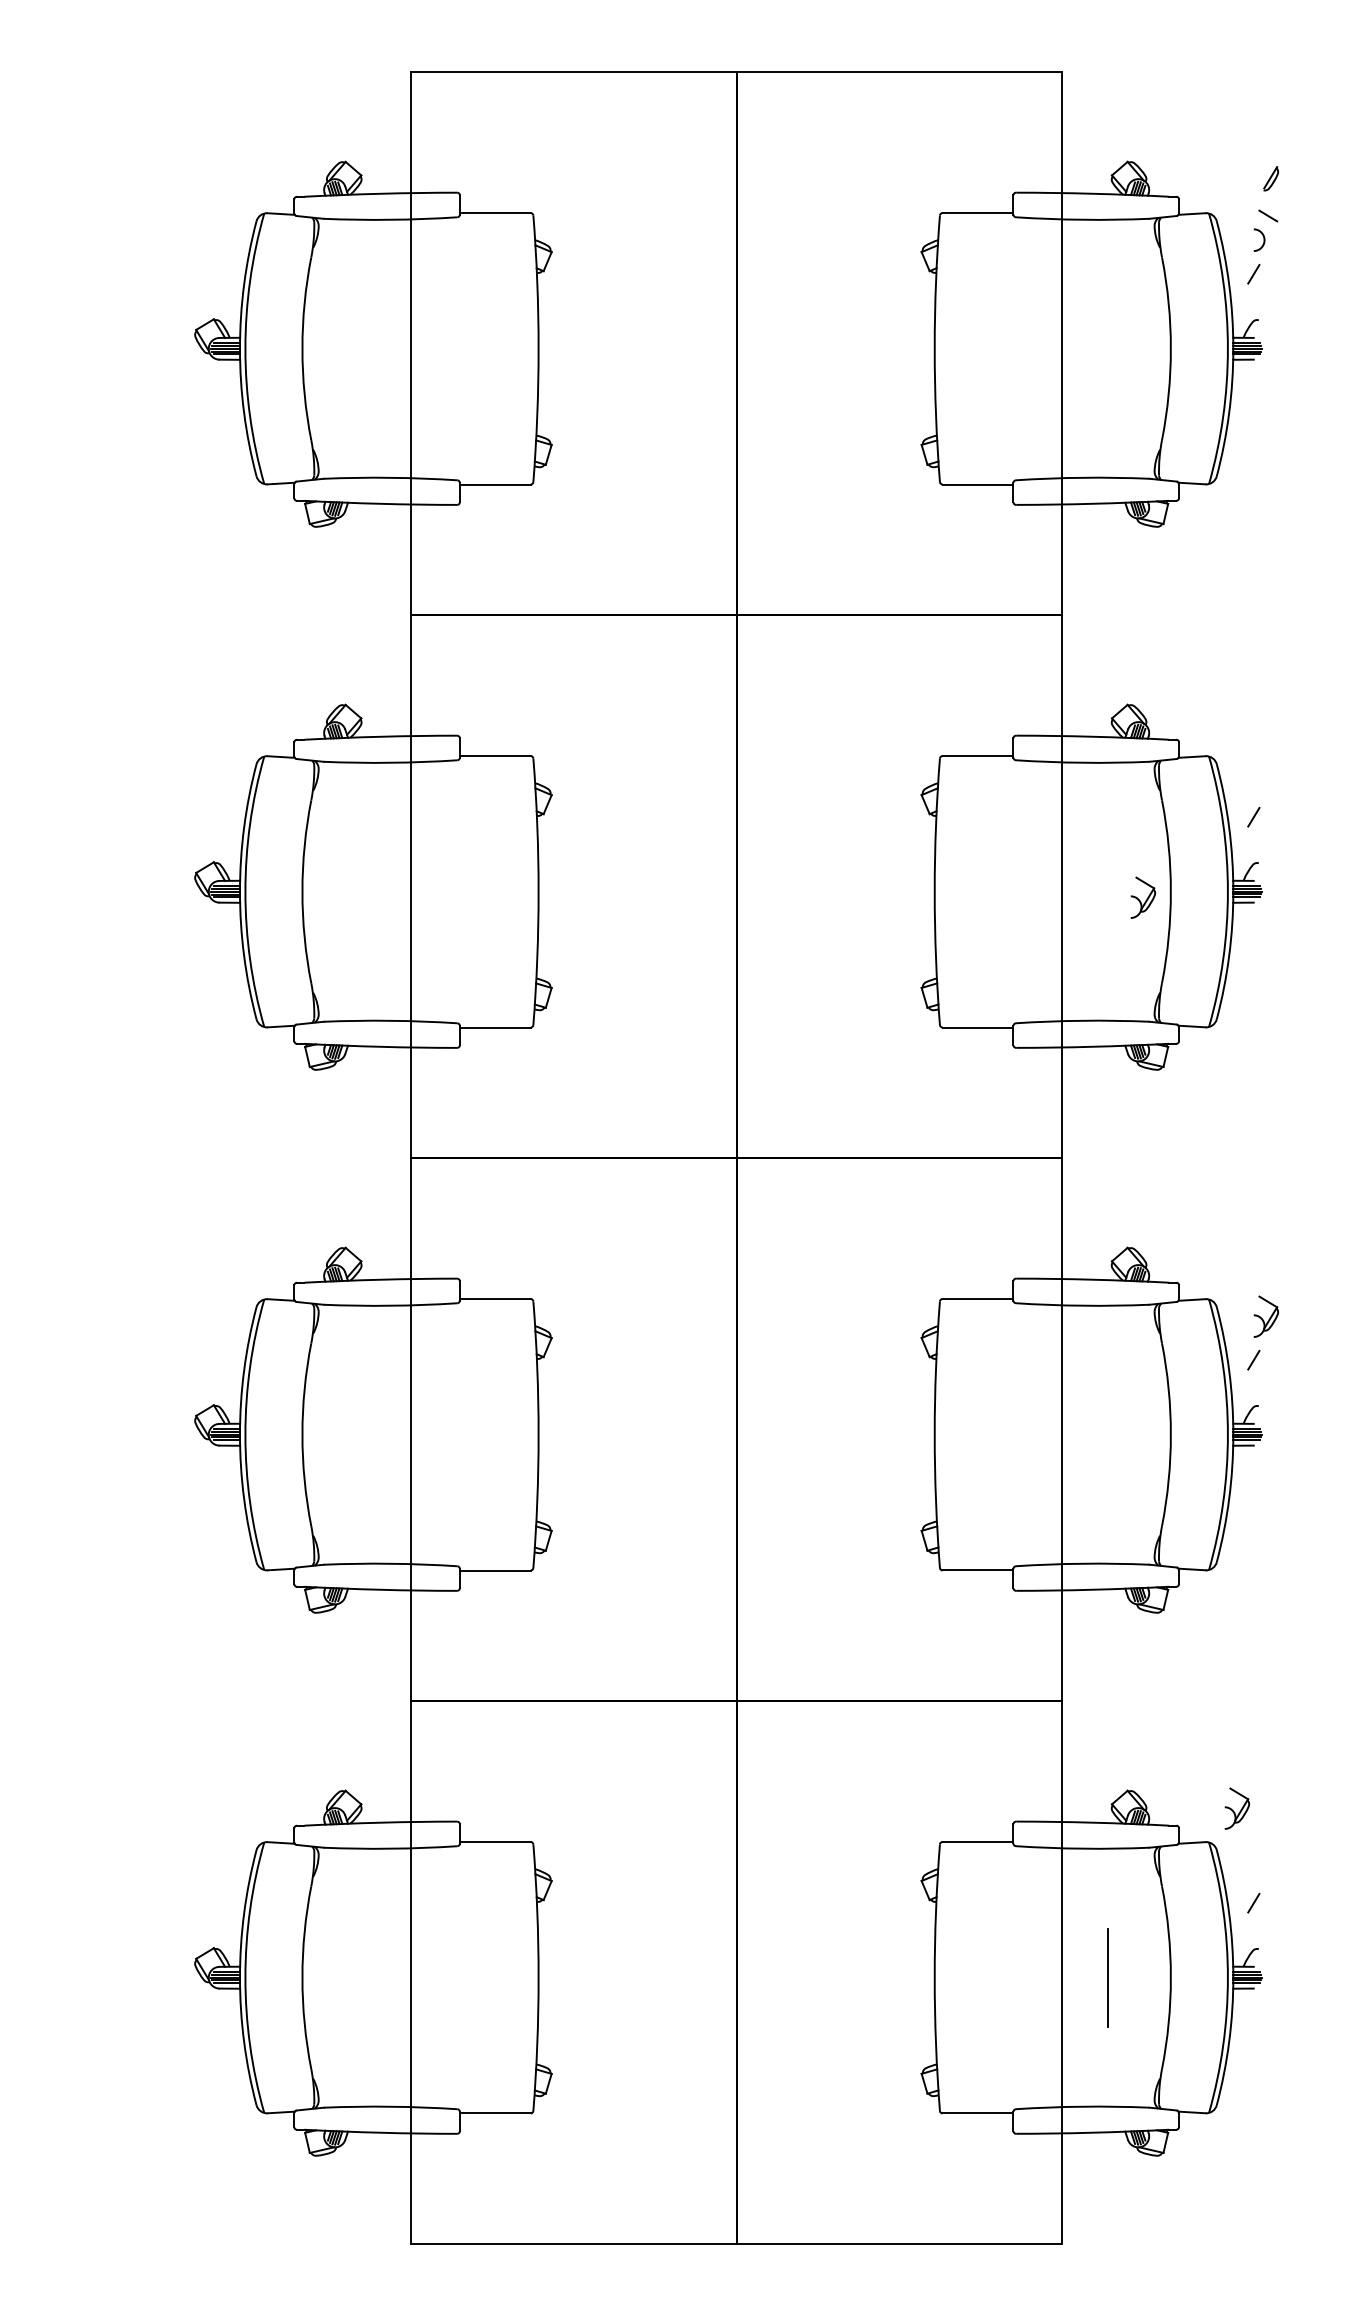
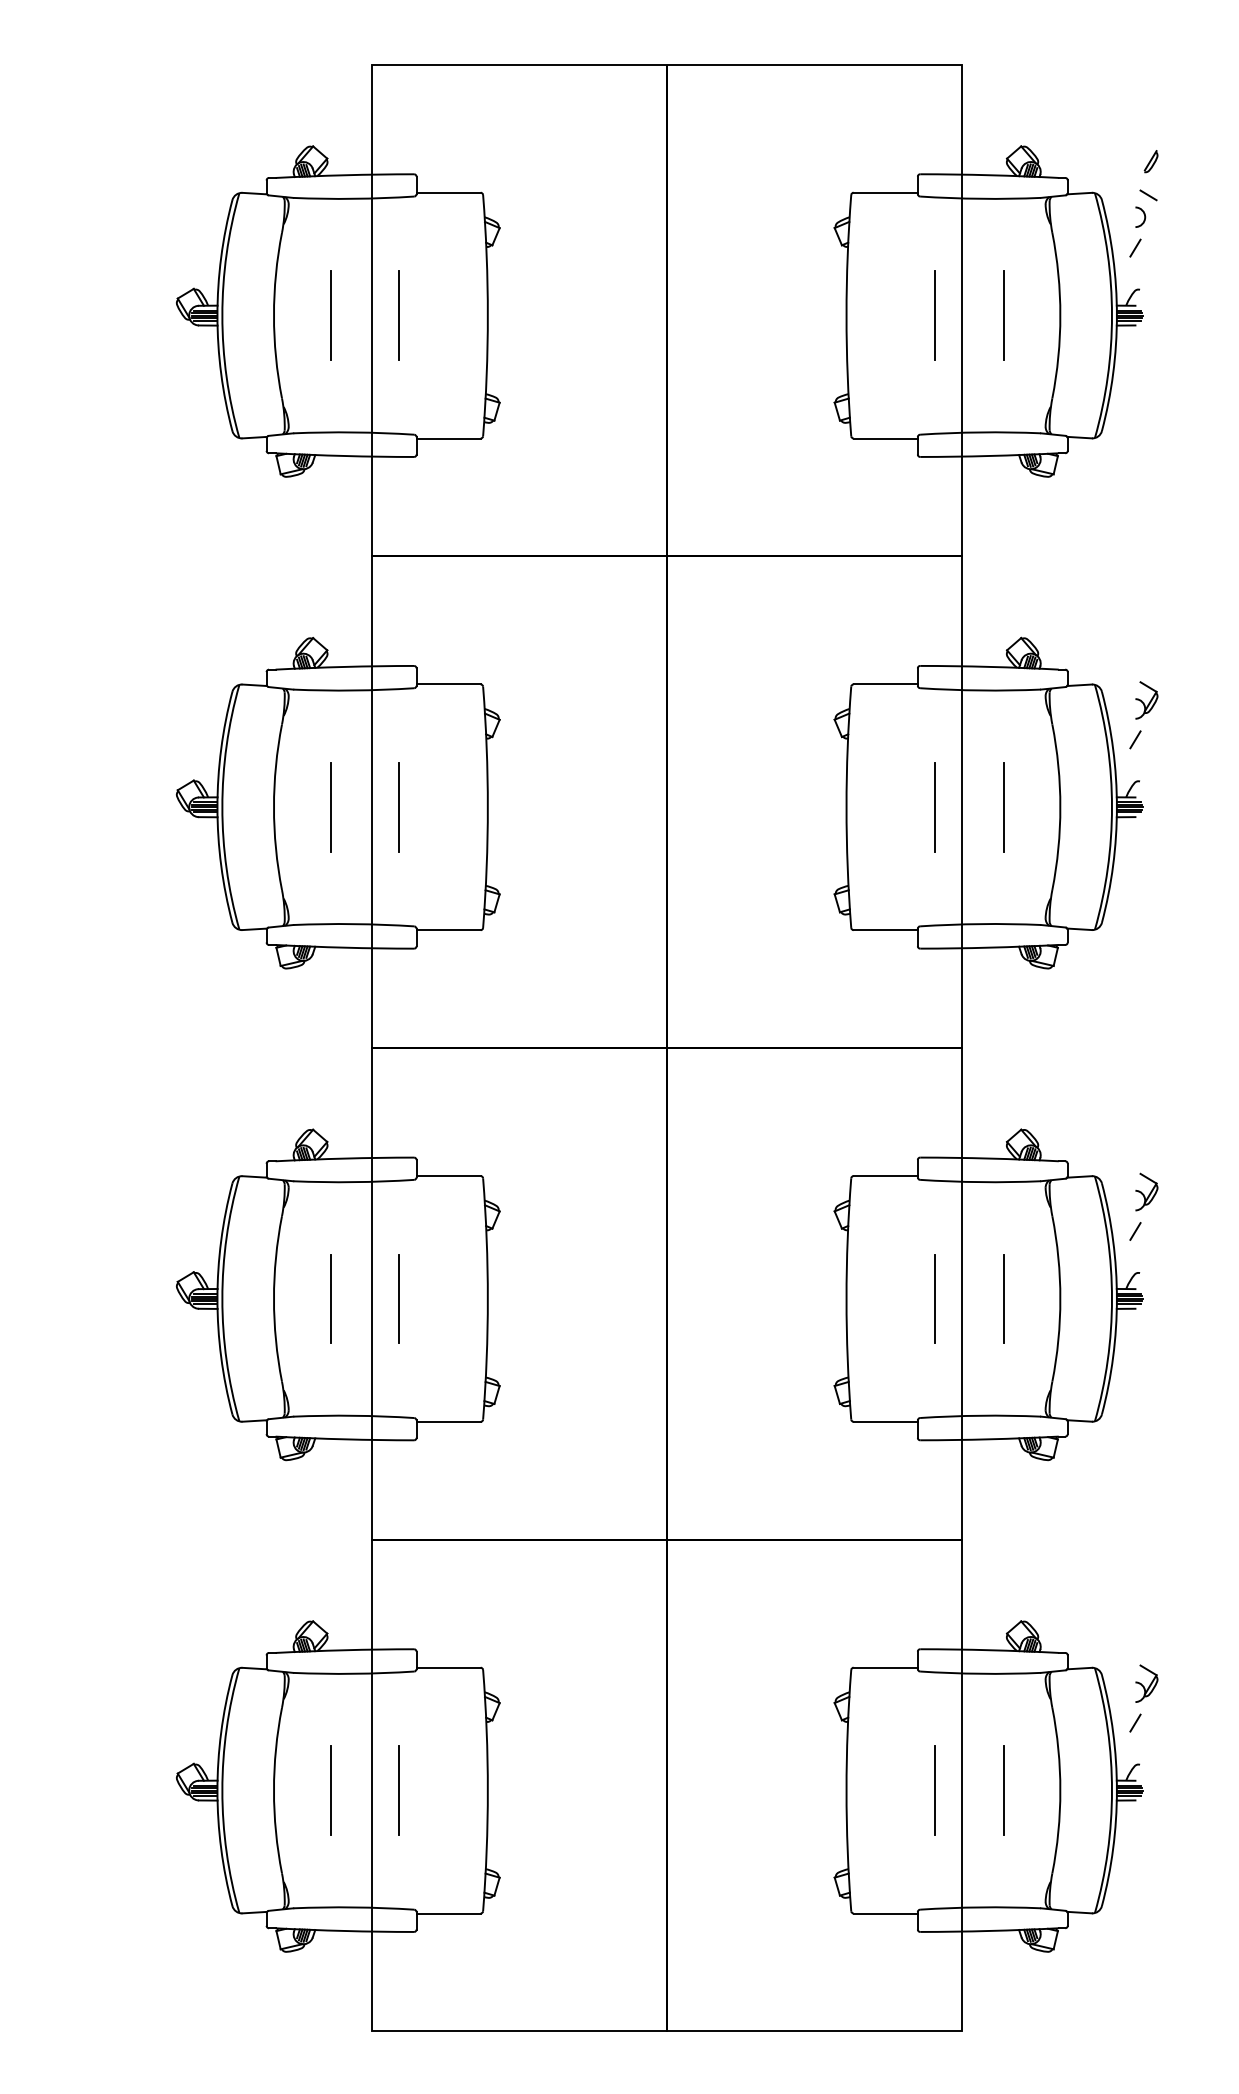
line: (364, 348) -> (330, 315), added
line: (440, 348) -> (399, 315), added
line: (1032, 348) -> (935, 315), added
line: (1108, 348) -> (1003, 315), added
line: (364, 891) -> (330, 807), added
line: (440, 891) -> (399, 807), added
line: (1032, 891) -> (935, 807), added
line: (1108, 891) -> (1003, 807), added
part: (1143, 897) -> (1146, 700), moved
line: (364, 1434) -> (330, 1298), added
line: (440, 1434) -> (399, 1298), added
line: (1032, 1434) -> (935, 1298), added
line: (1108, 1434) -> (1003, 1298), added
part: (1237, 1808) -> (1146, 1683), moved
line: (364, 1977) -> (330, 1790), added
line: (440, 1977) -> (399, 1790), added
line: (1032, 1977) -> (935, 1790), added

